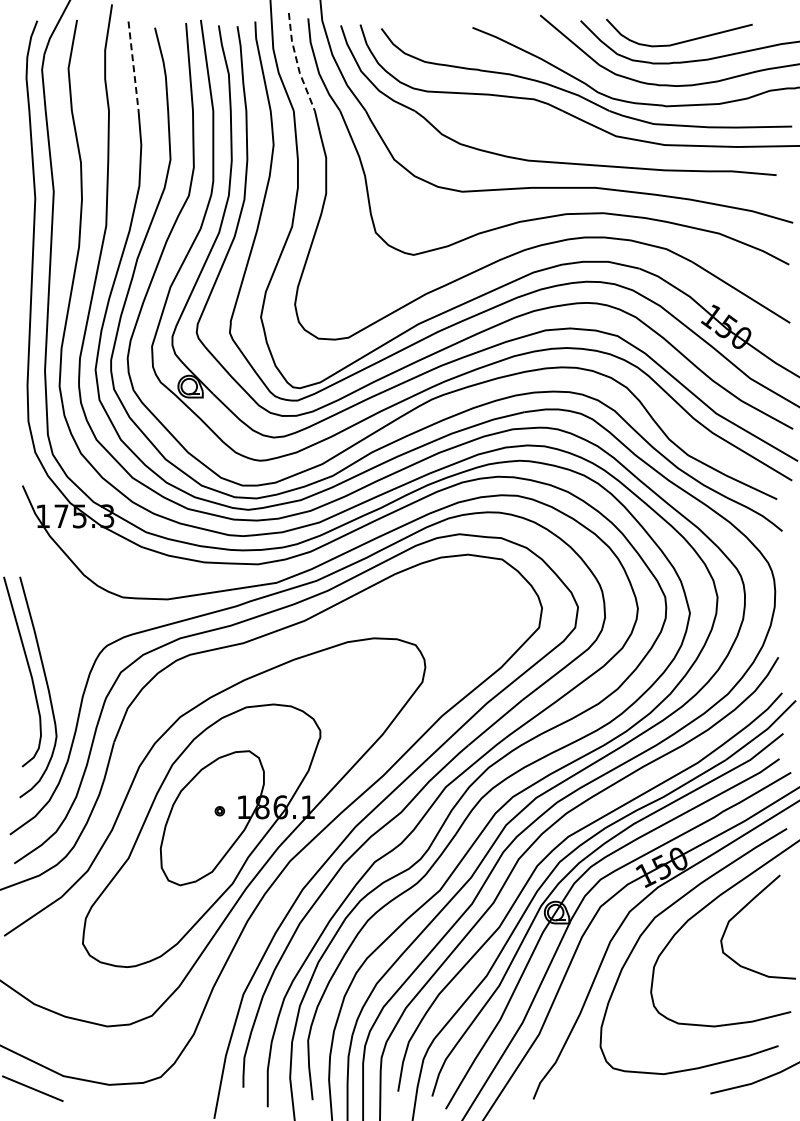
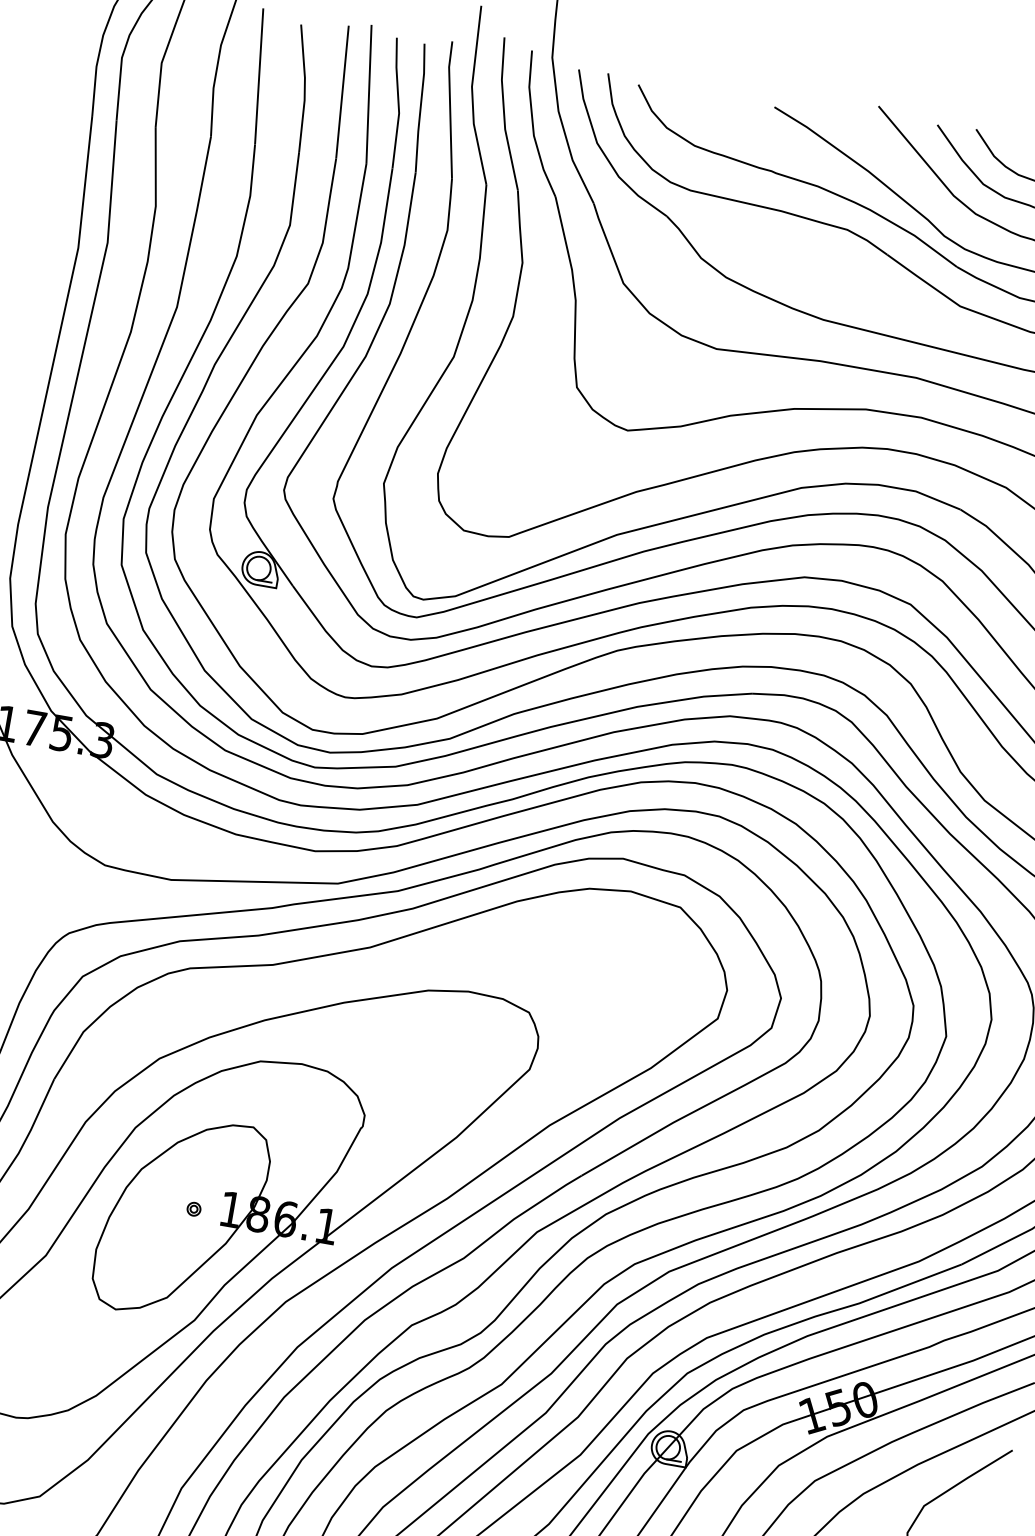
line: (297, 63) -> (504, 114), dashed -> solid
line: (133, 66) -> (259, 76), dashed -> solid

